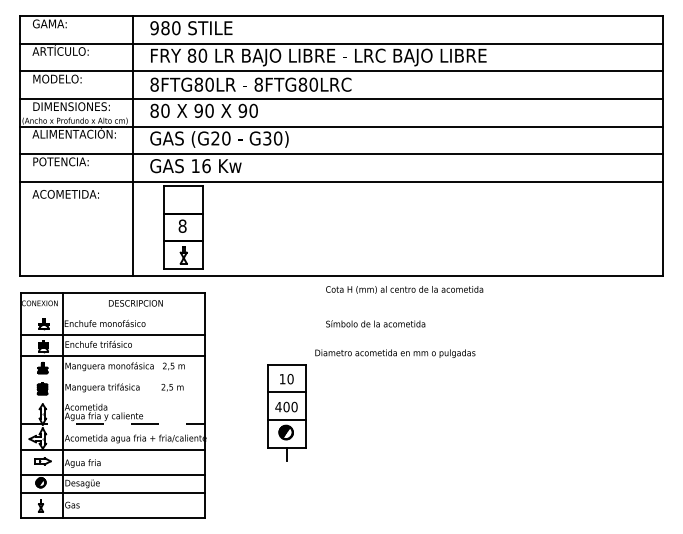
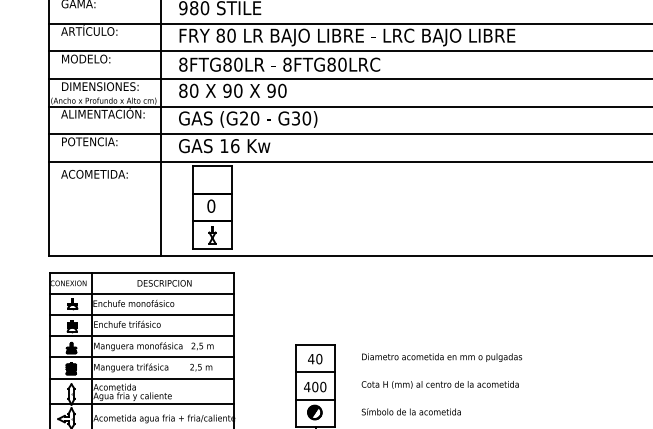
text: (182, 225) -> (211, 205), 8 -> 0
text: (404, 289) -> (440, 384), moved
line: (112, 313) -> (141, 293), added
text: (375, 323) -> (411, 411), moved
text: (395, 353) -> (442, 357), moved
line: (112, 377) -> (141, 357), added
text: (282, 379) -> (311, 359), 10 -> 40
line: (112, 398) -> (141, 378), added
line: (113, 424) -> (142, 404), dashed -> solid

